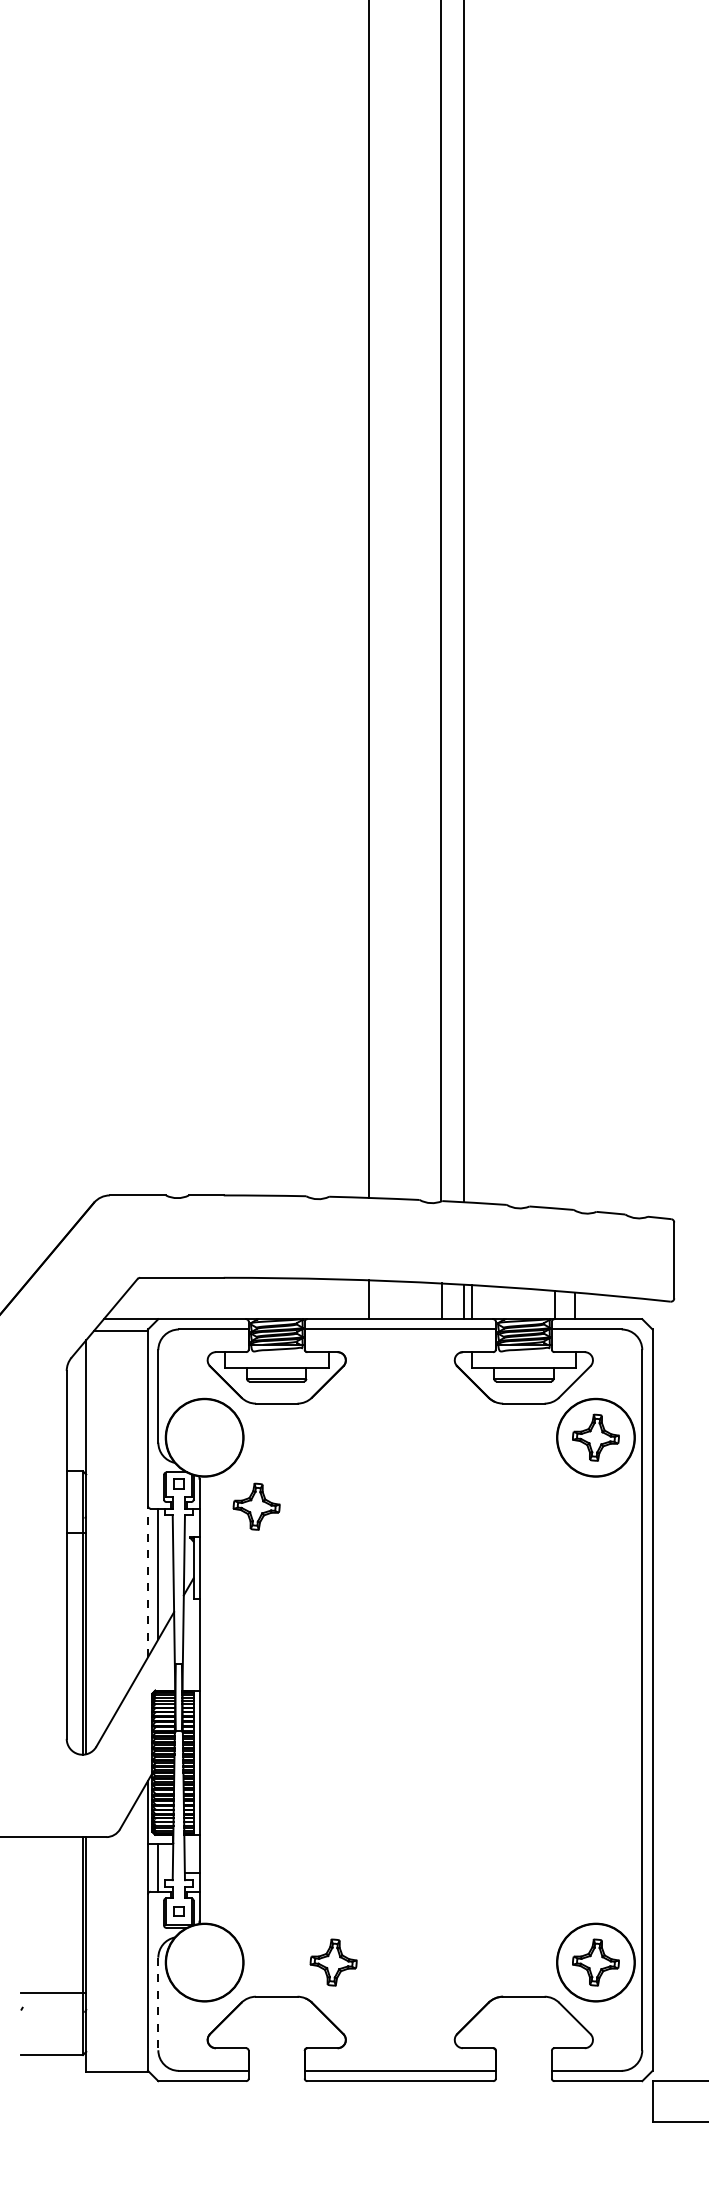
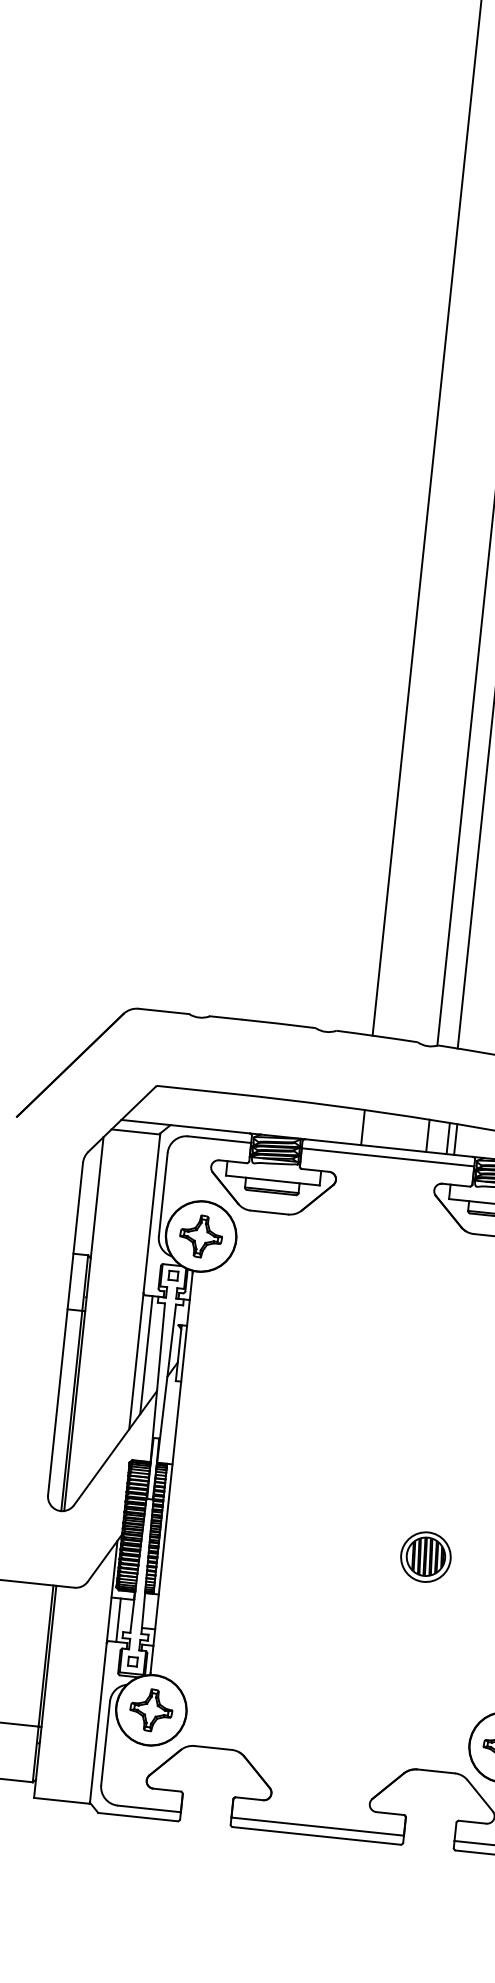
part: (256, 1506) -> (201, 1236), moved
line: (148, 1581) -> (136, 1360), dashed -> solid
part: (487, 1763) -> (425, 1557), added
part: (333, 1962) -> (151, 1710), moved
line: (158, 2004) -> (105, 1743), dashed -> solid

